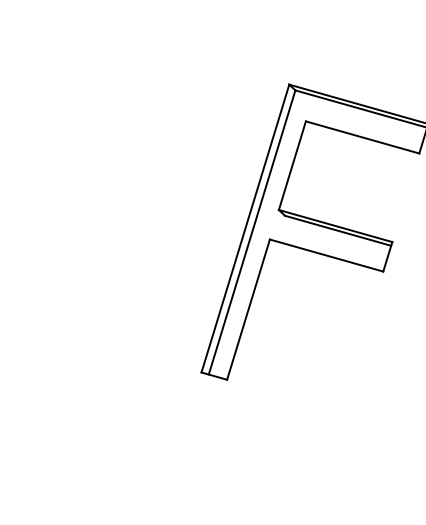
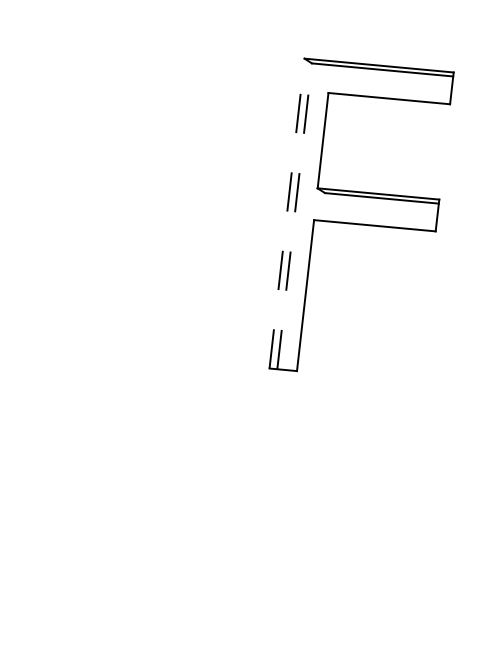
line: (245, 228) -> (287, 213), solid -> dashed
line: (251, 232) -> (294, 216), solid -> dashed

